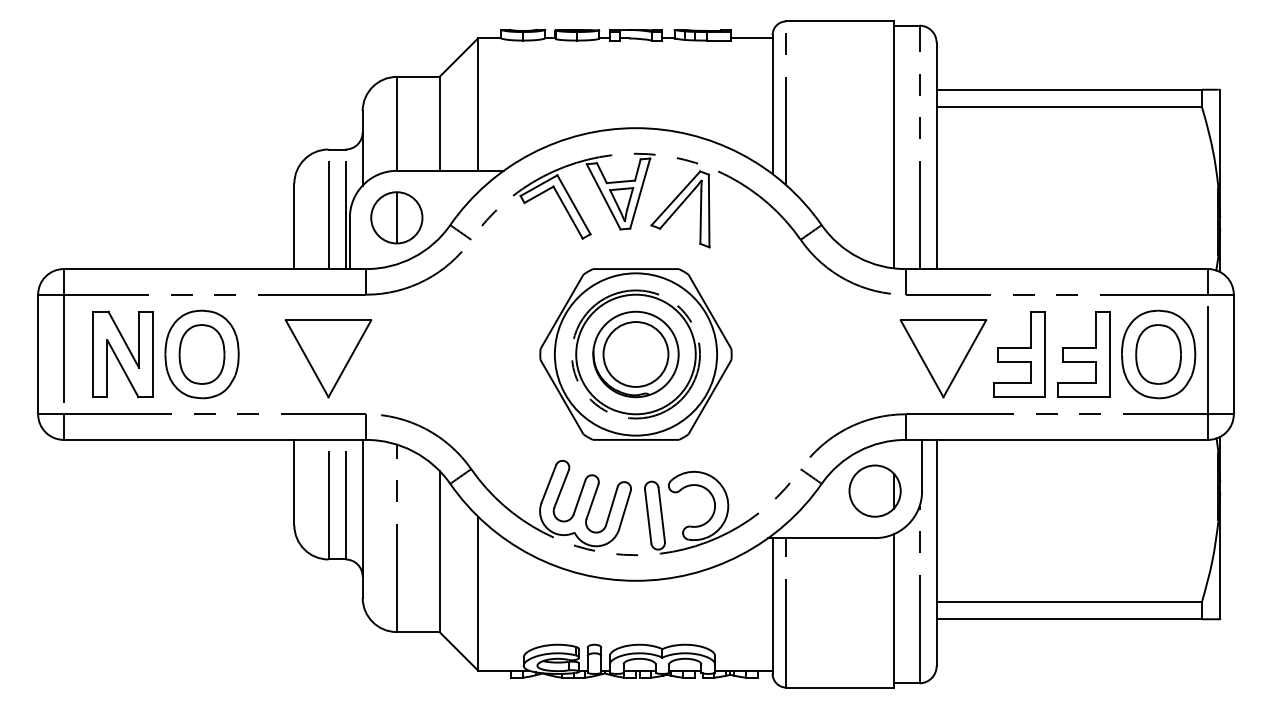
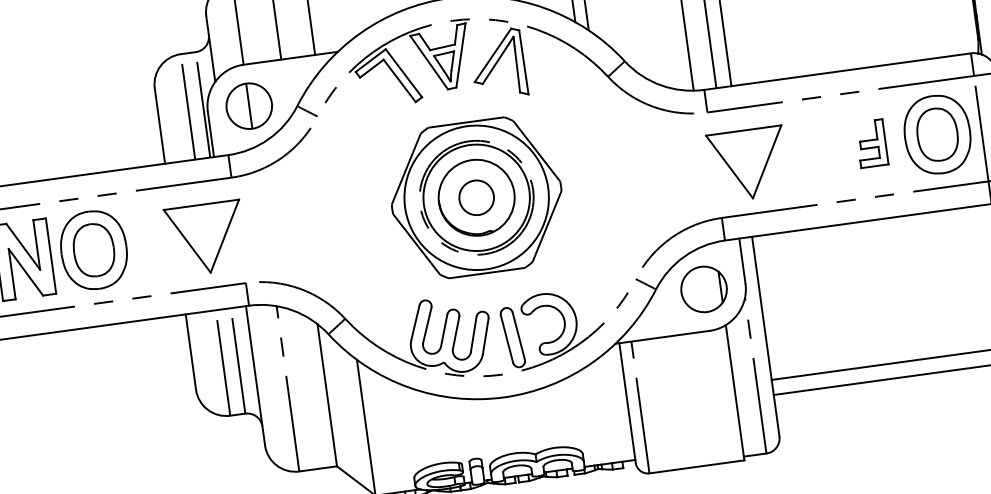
circle: (635, 354) -> (476, 197), size x0.6
part: (1019, 354) -> (814, 151), removed
part: (1083, 354) -> (871, 143), size x0.6

